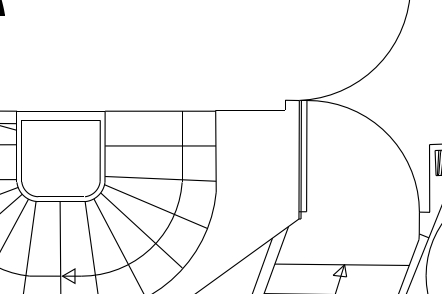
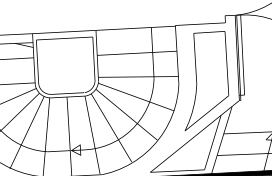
part: (253, 189) -> (205, 81), added

